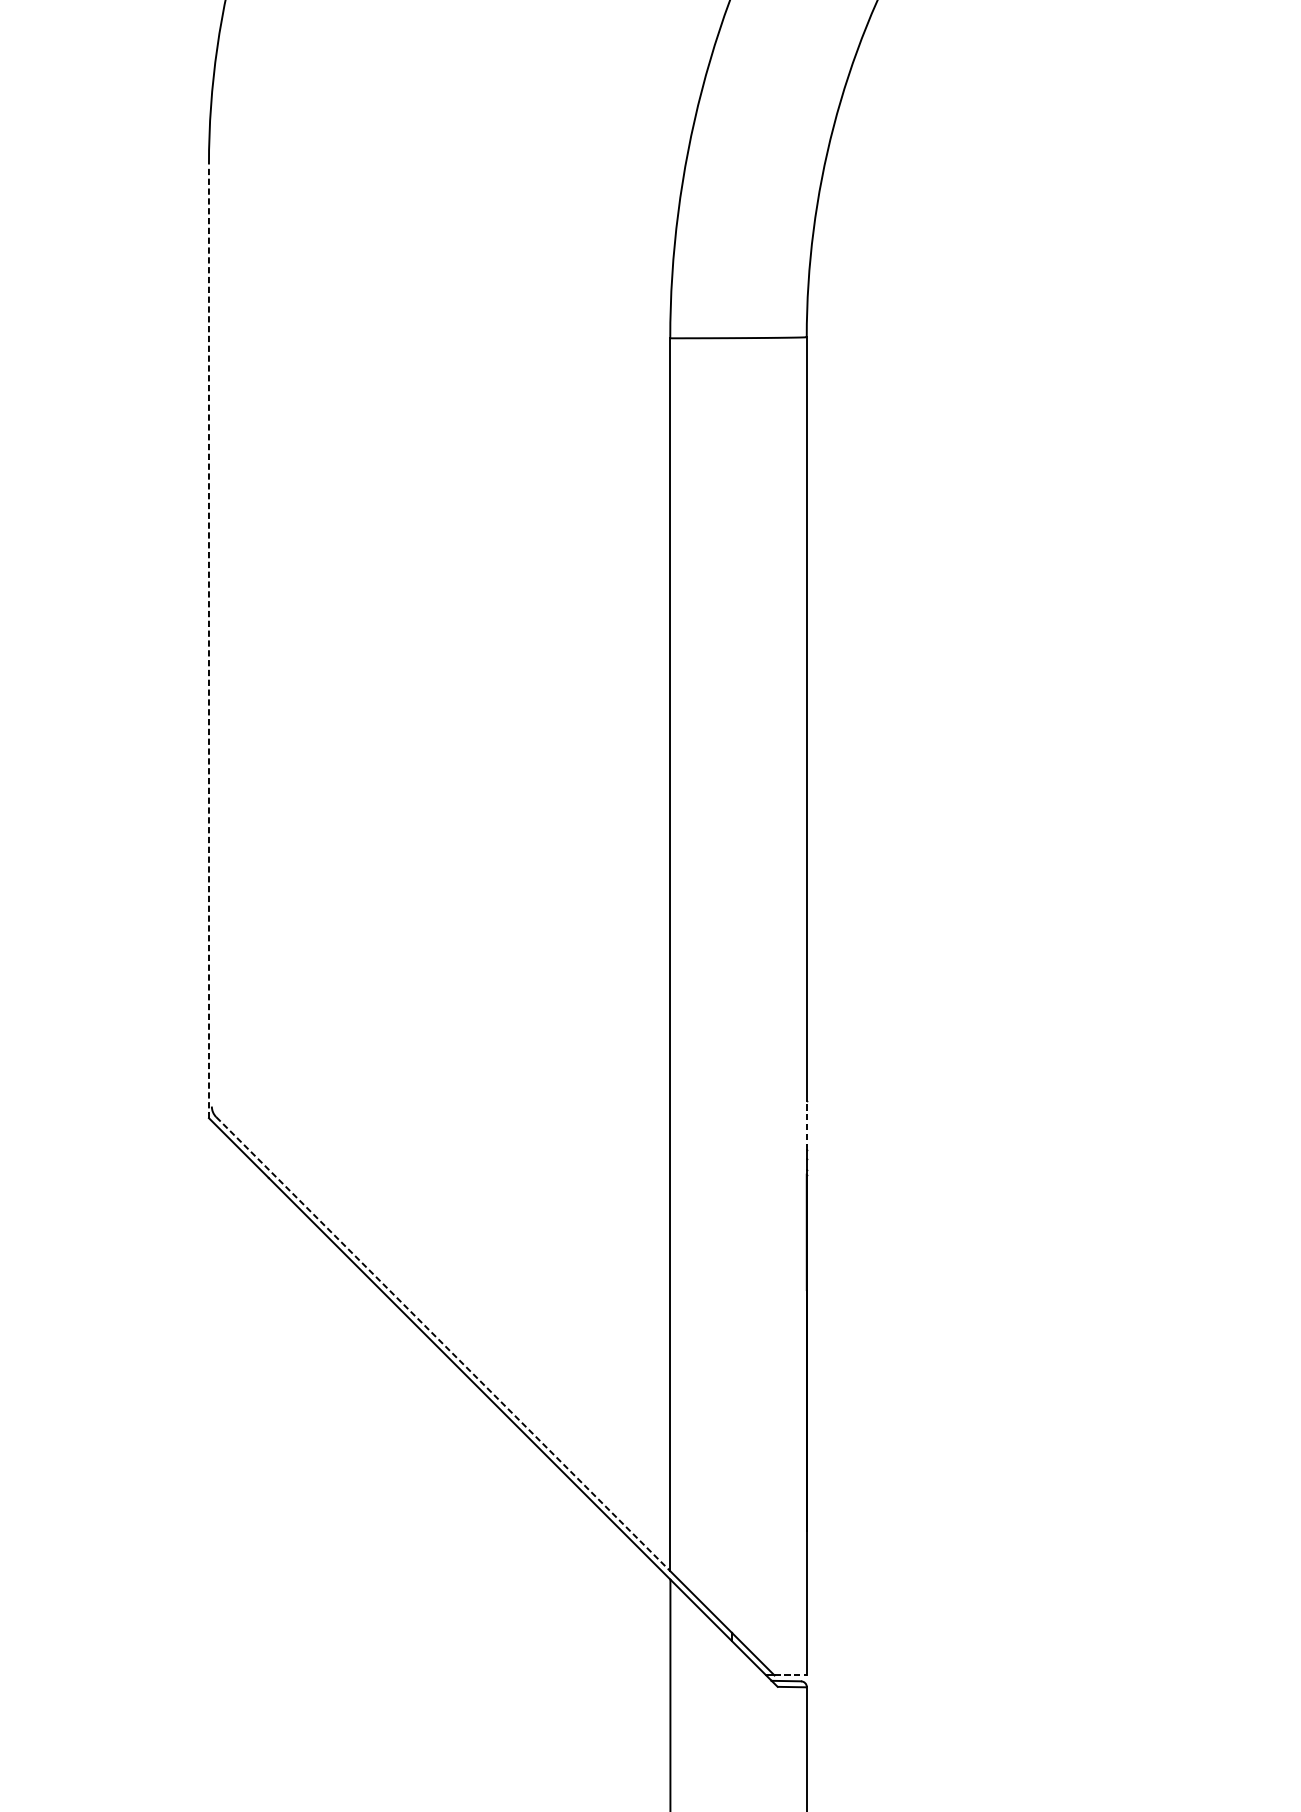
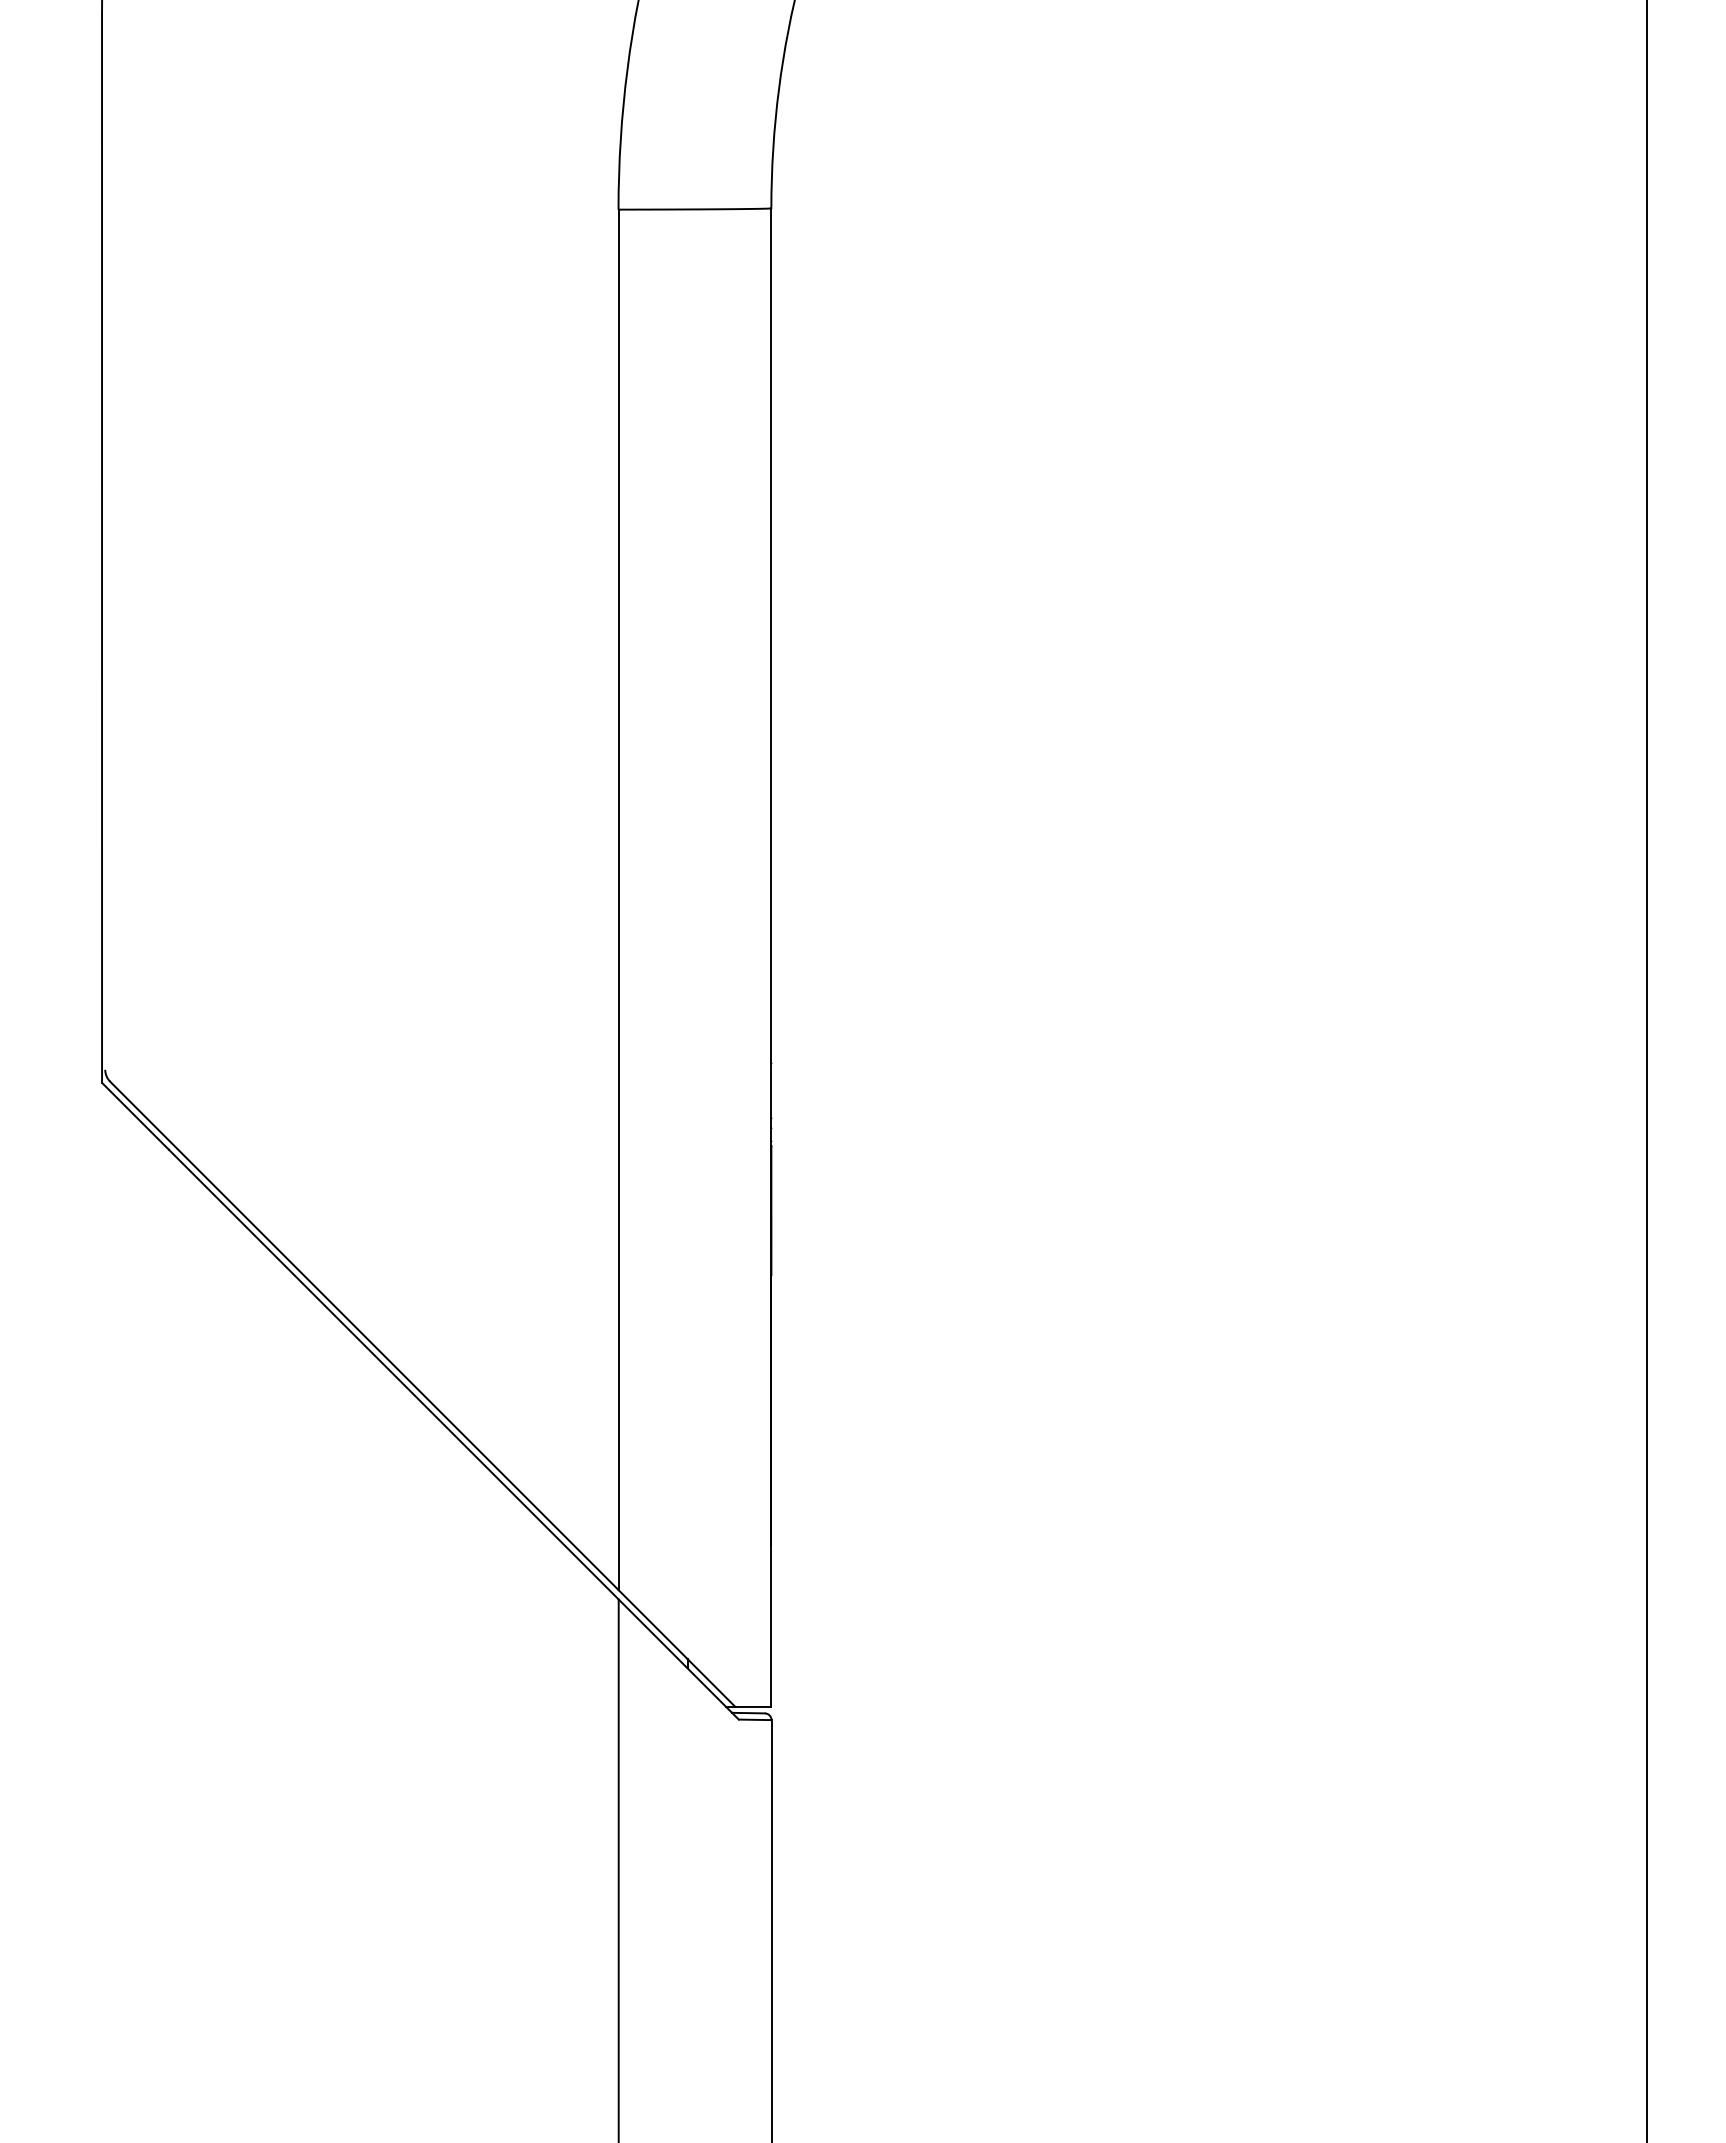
line: (209, 640) -> (102, 548), dashed -> solid
line: (806, 1125) -> (771, 1090), dashed -> solid
line: (443, 1344) -> (364, 1336), dashed -> solid
line: (790, 1675) -> (753, 1706), dashed -> solid

